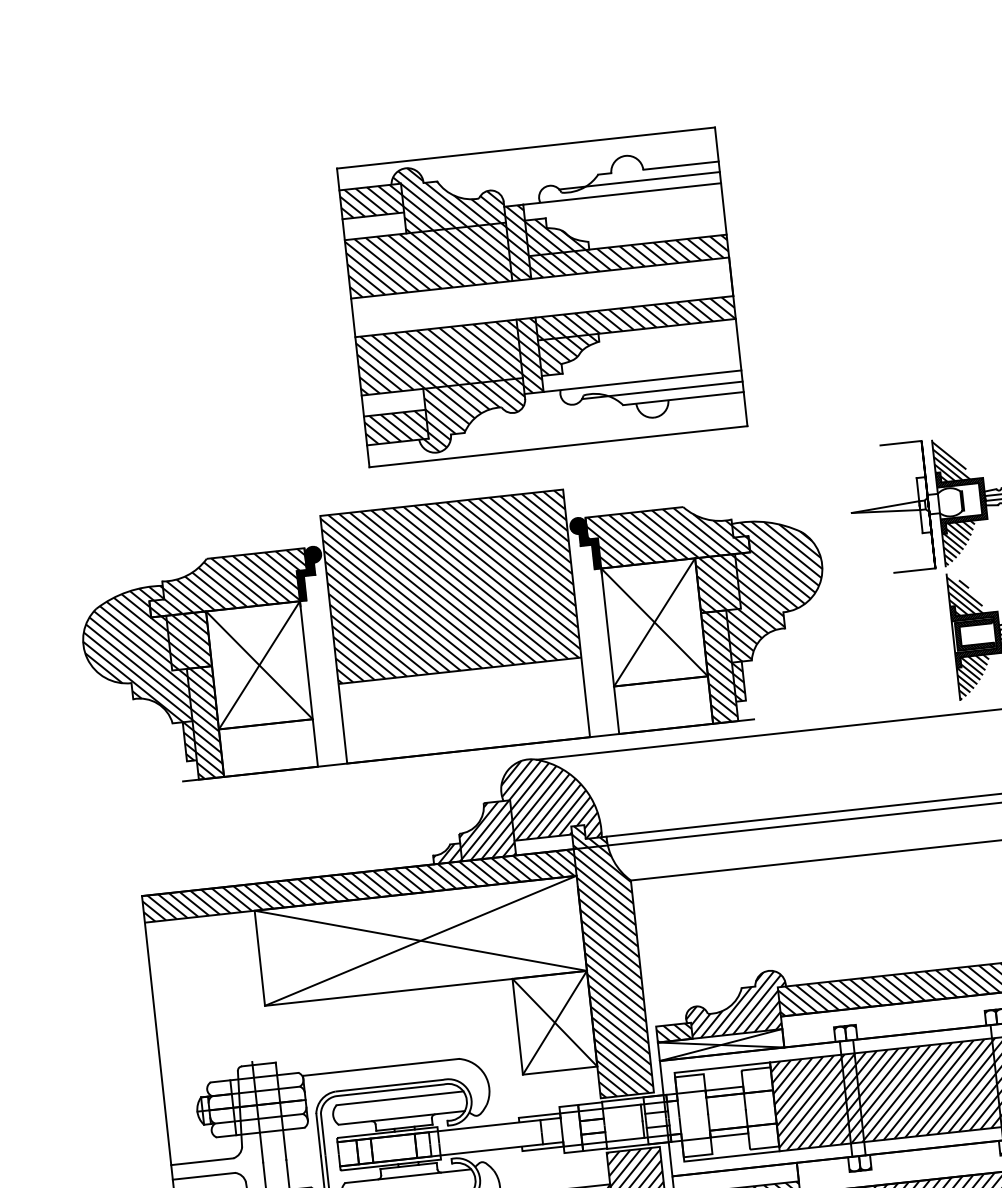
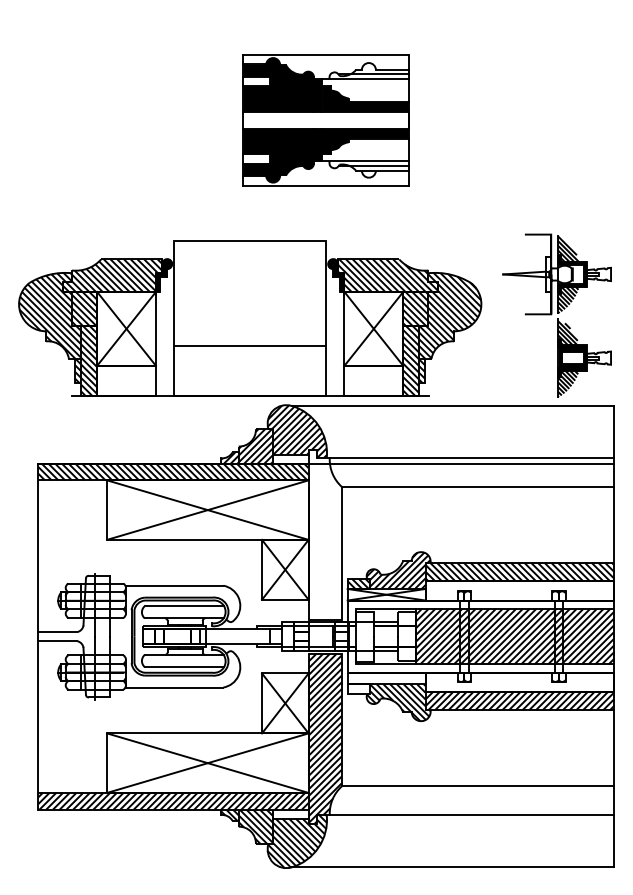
part: (541, 297) -> (325, 120), size x0.7
hatch: (451, 585) -> (250, 292), removed
hatch: (611, 959) -> (324, 534), removed

